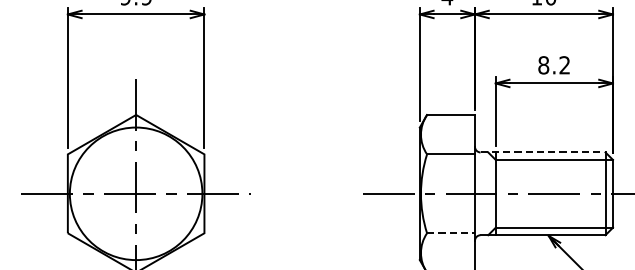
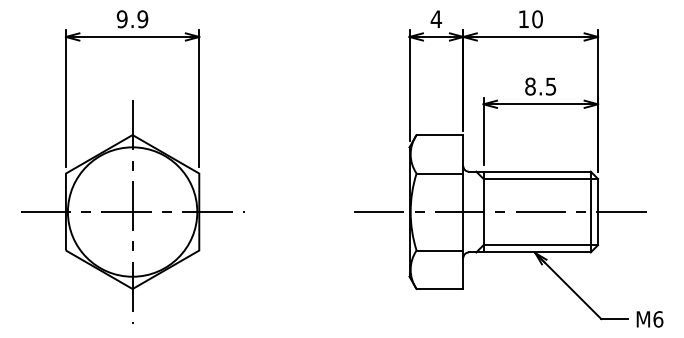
text: (565, 65) -> (551, 86), 8.2 -> 8.5
line: (542, 152) -> (529, 171), dashed -> solid
line: (451, 233) -> (440, 250), dashed -> solid

